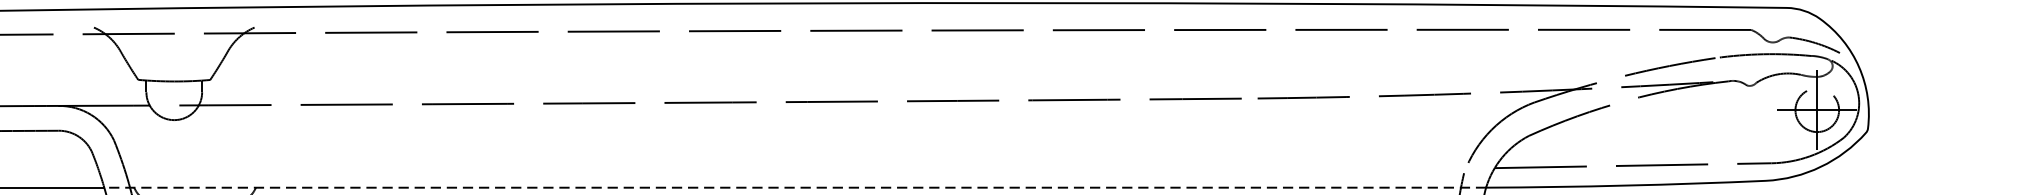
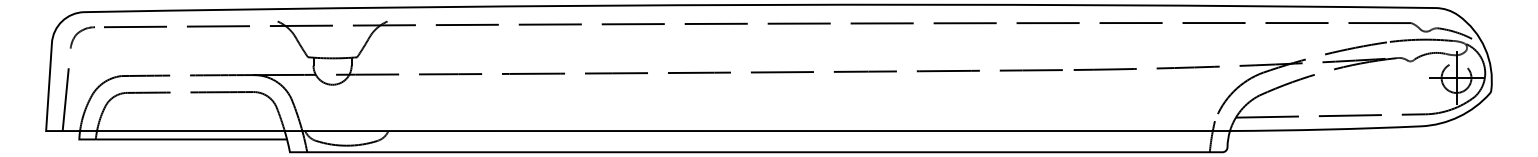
line: (795, 188) -> (757, 131), dashed -> solid

